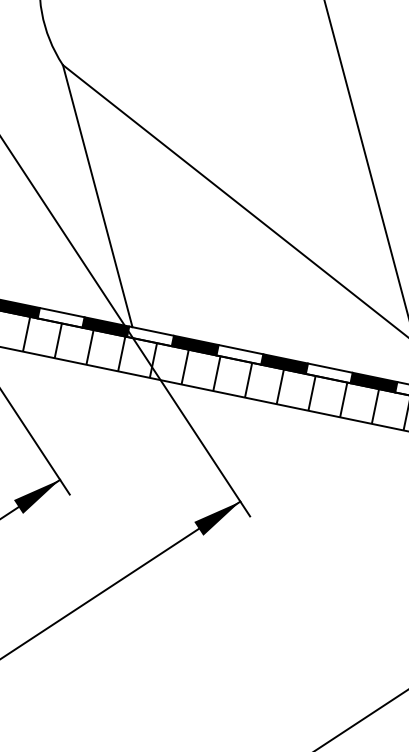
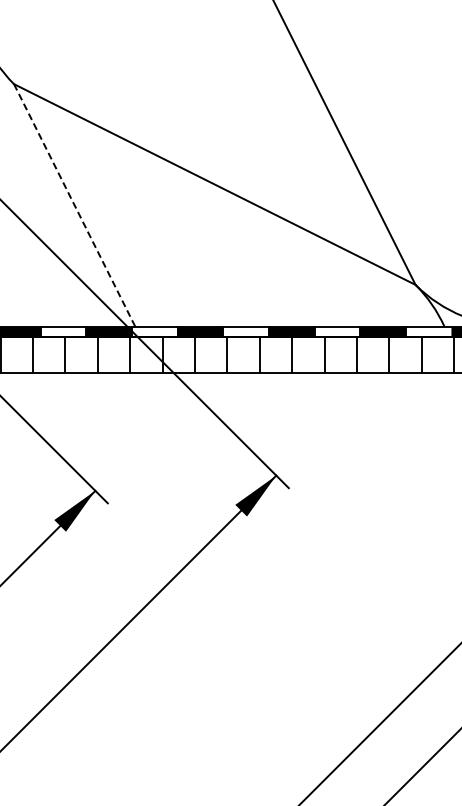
line: (97, 196) -> (74, 205), solid -> dashed

